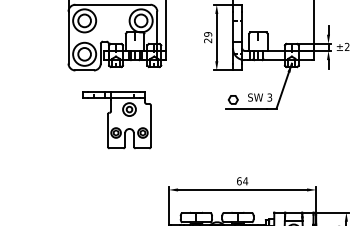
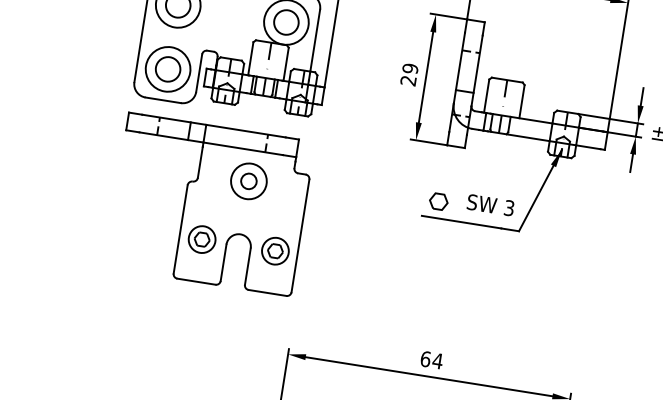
part: (116, 120) -> (209, 205), size x1.43

